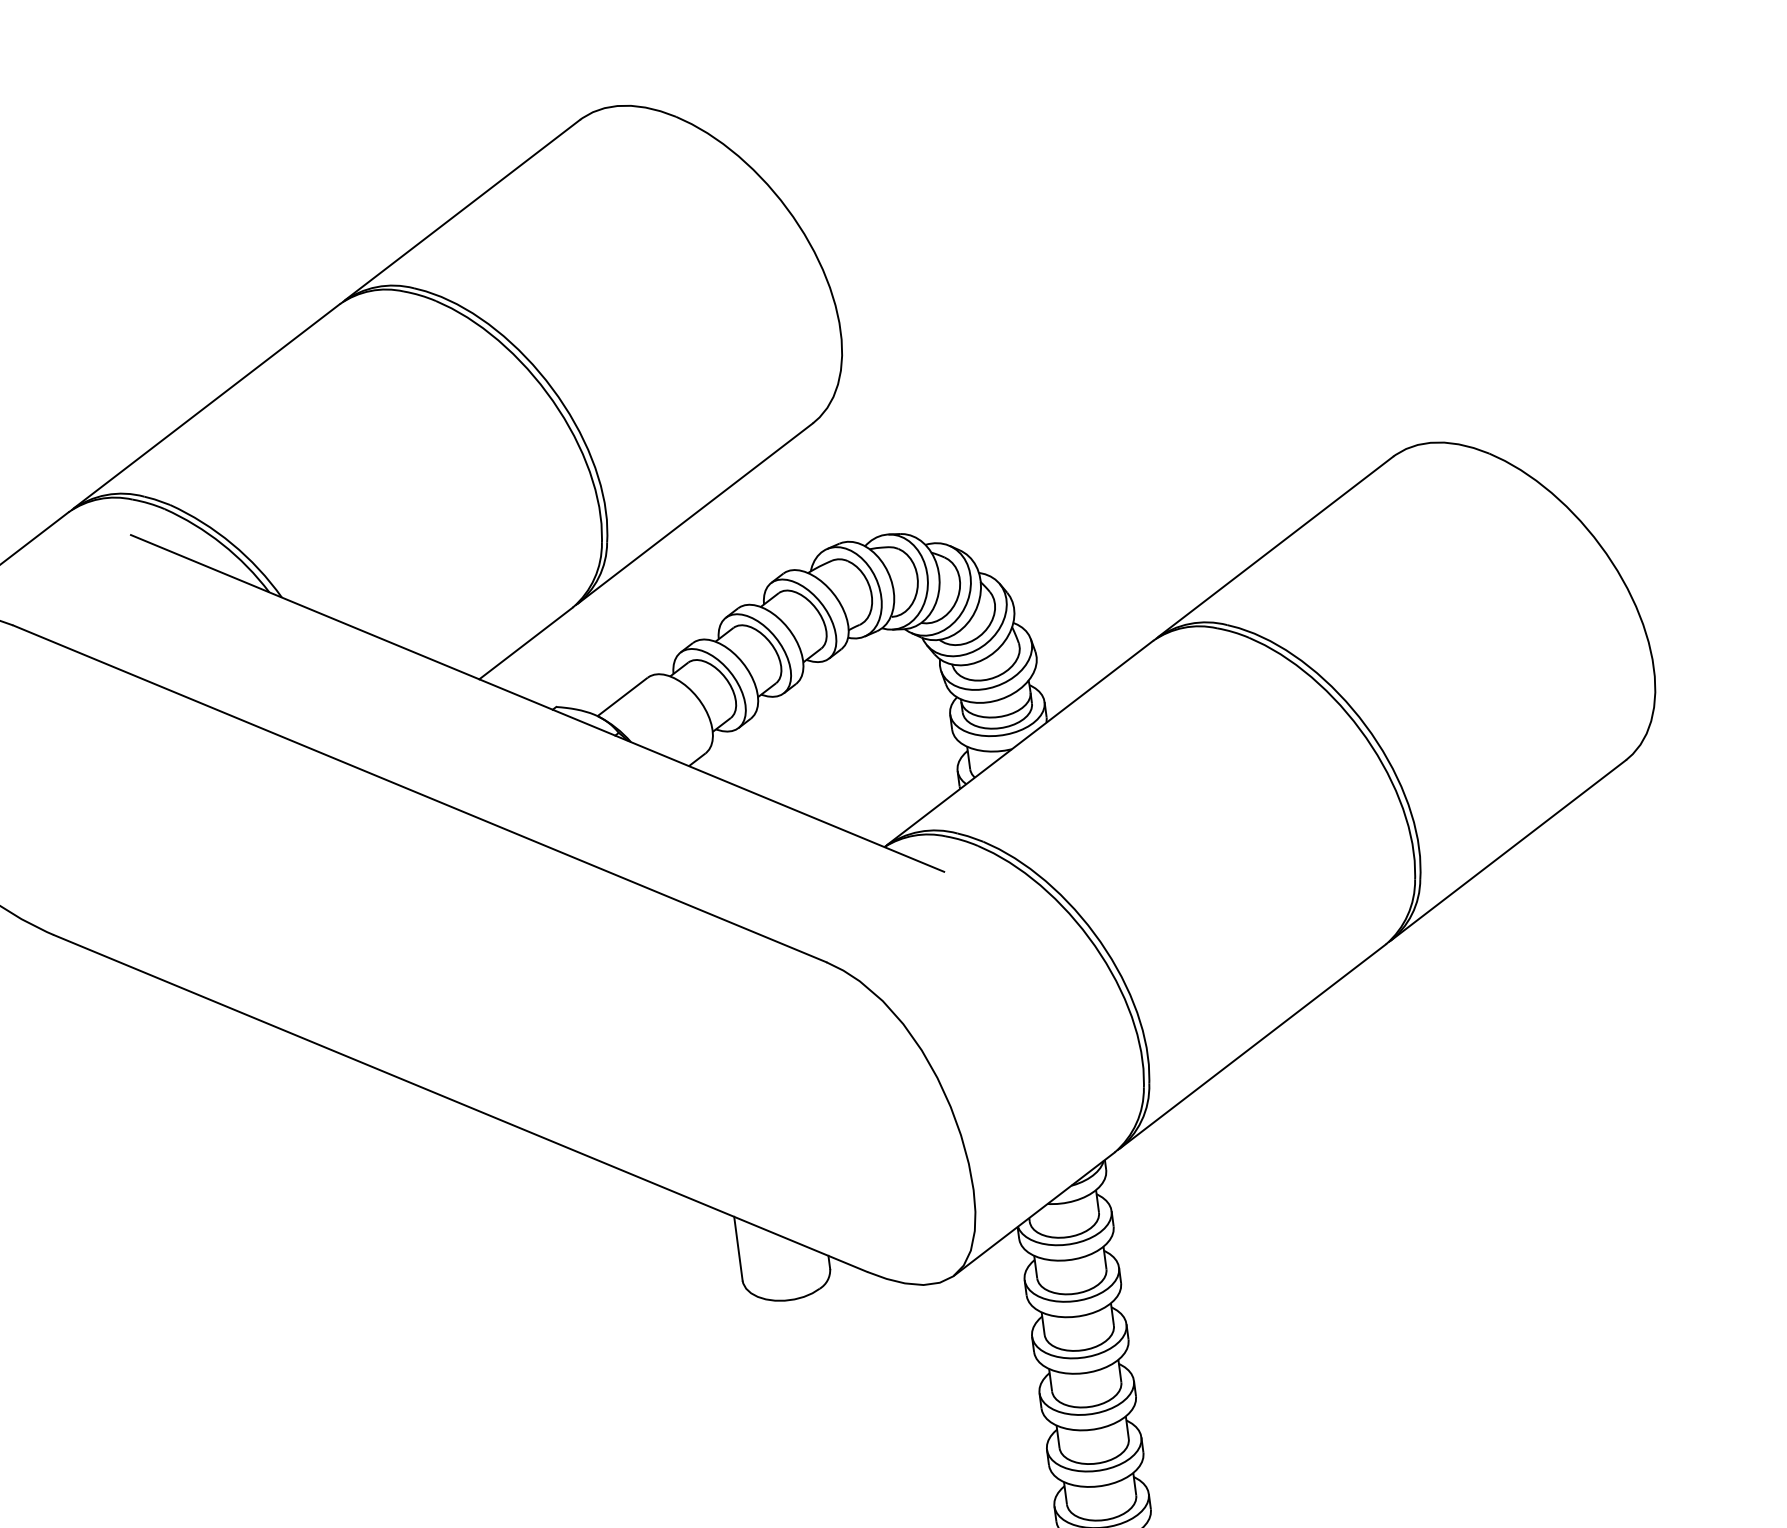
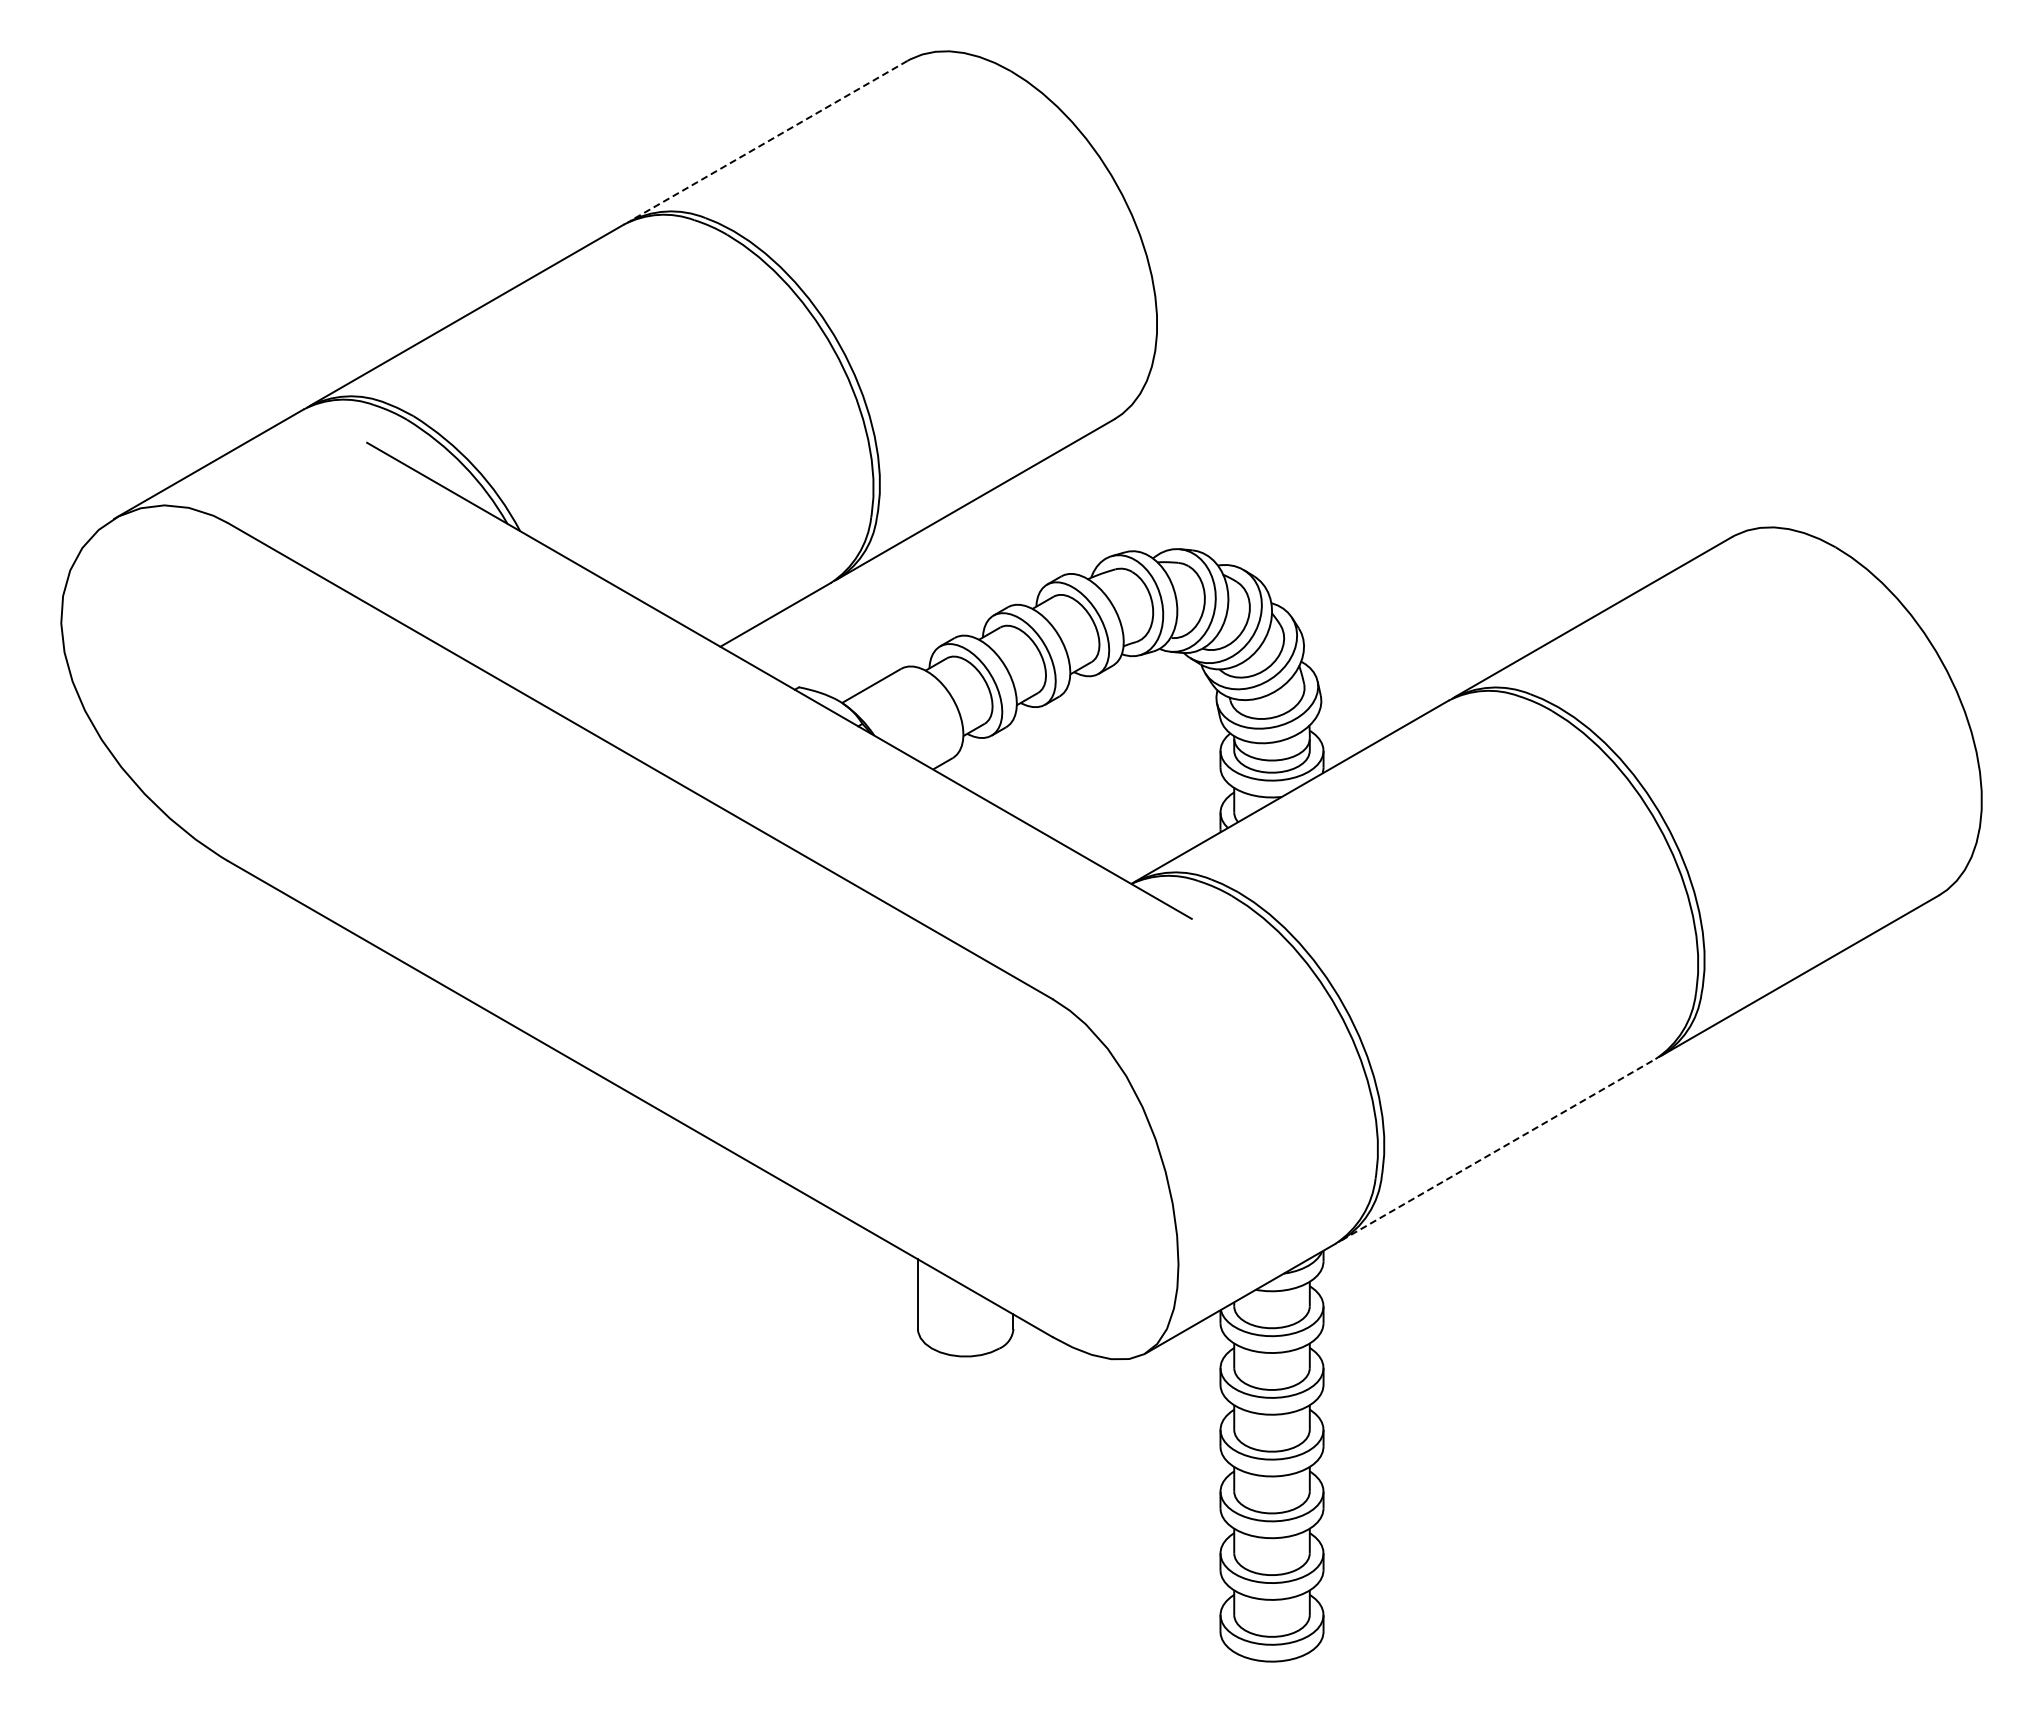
line: (462, 210) -> (768, 141), solid -> dashed
line: (1253, 1046) -> (1498, 1149), solid -> dashed

